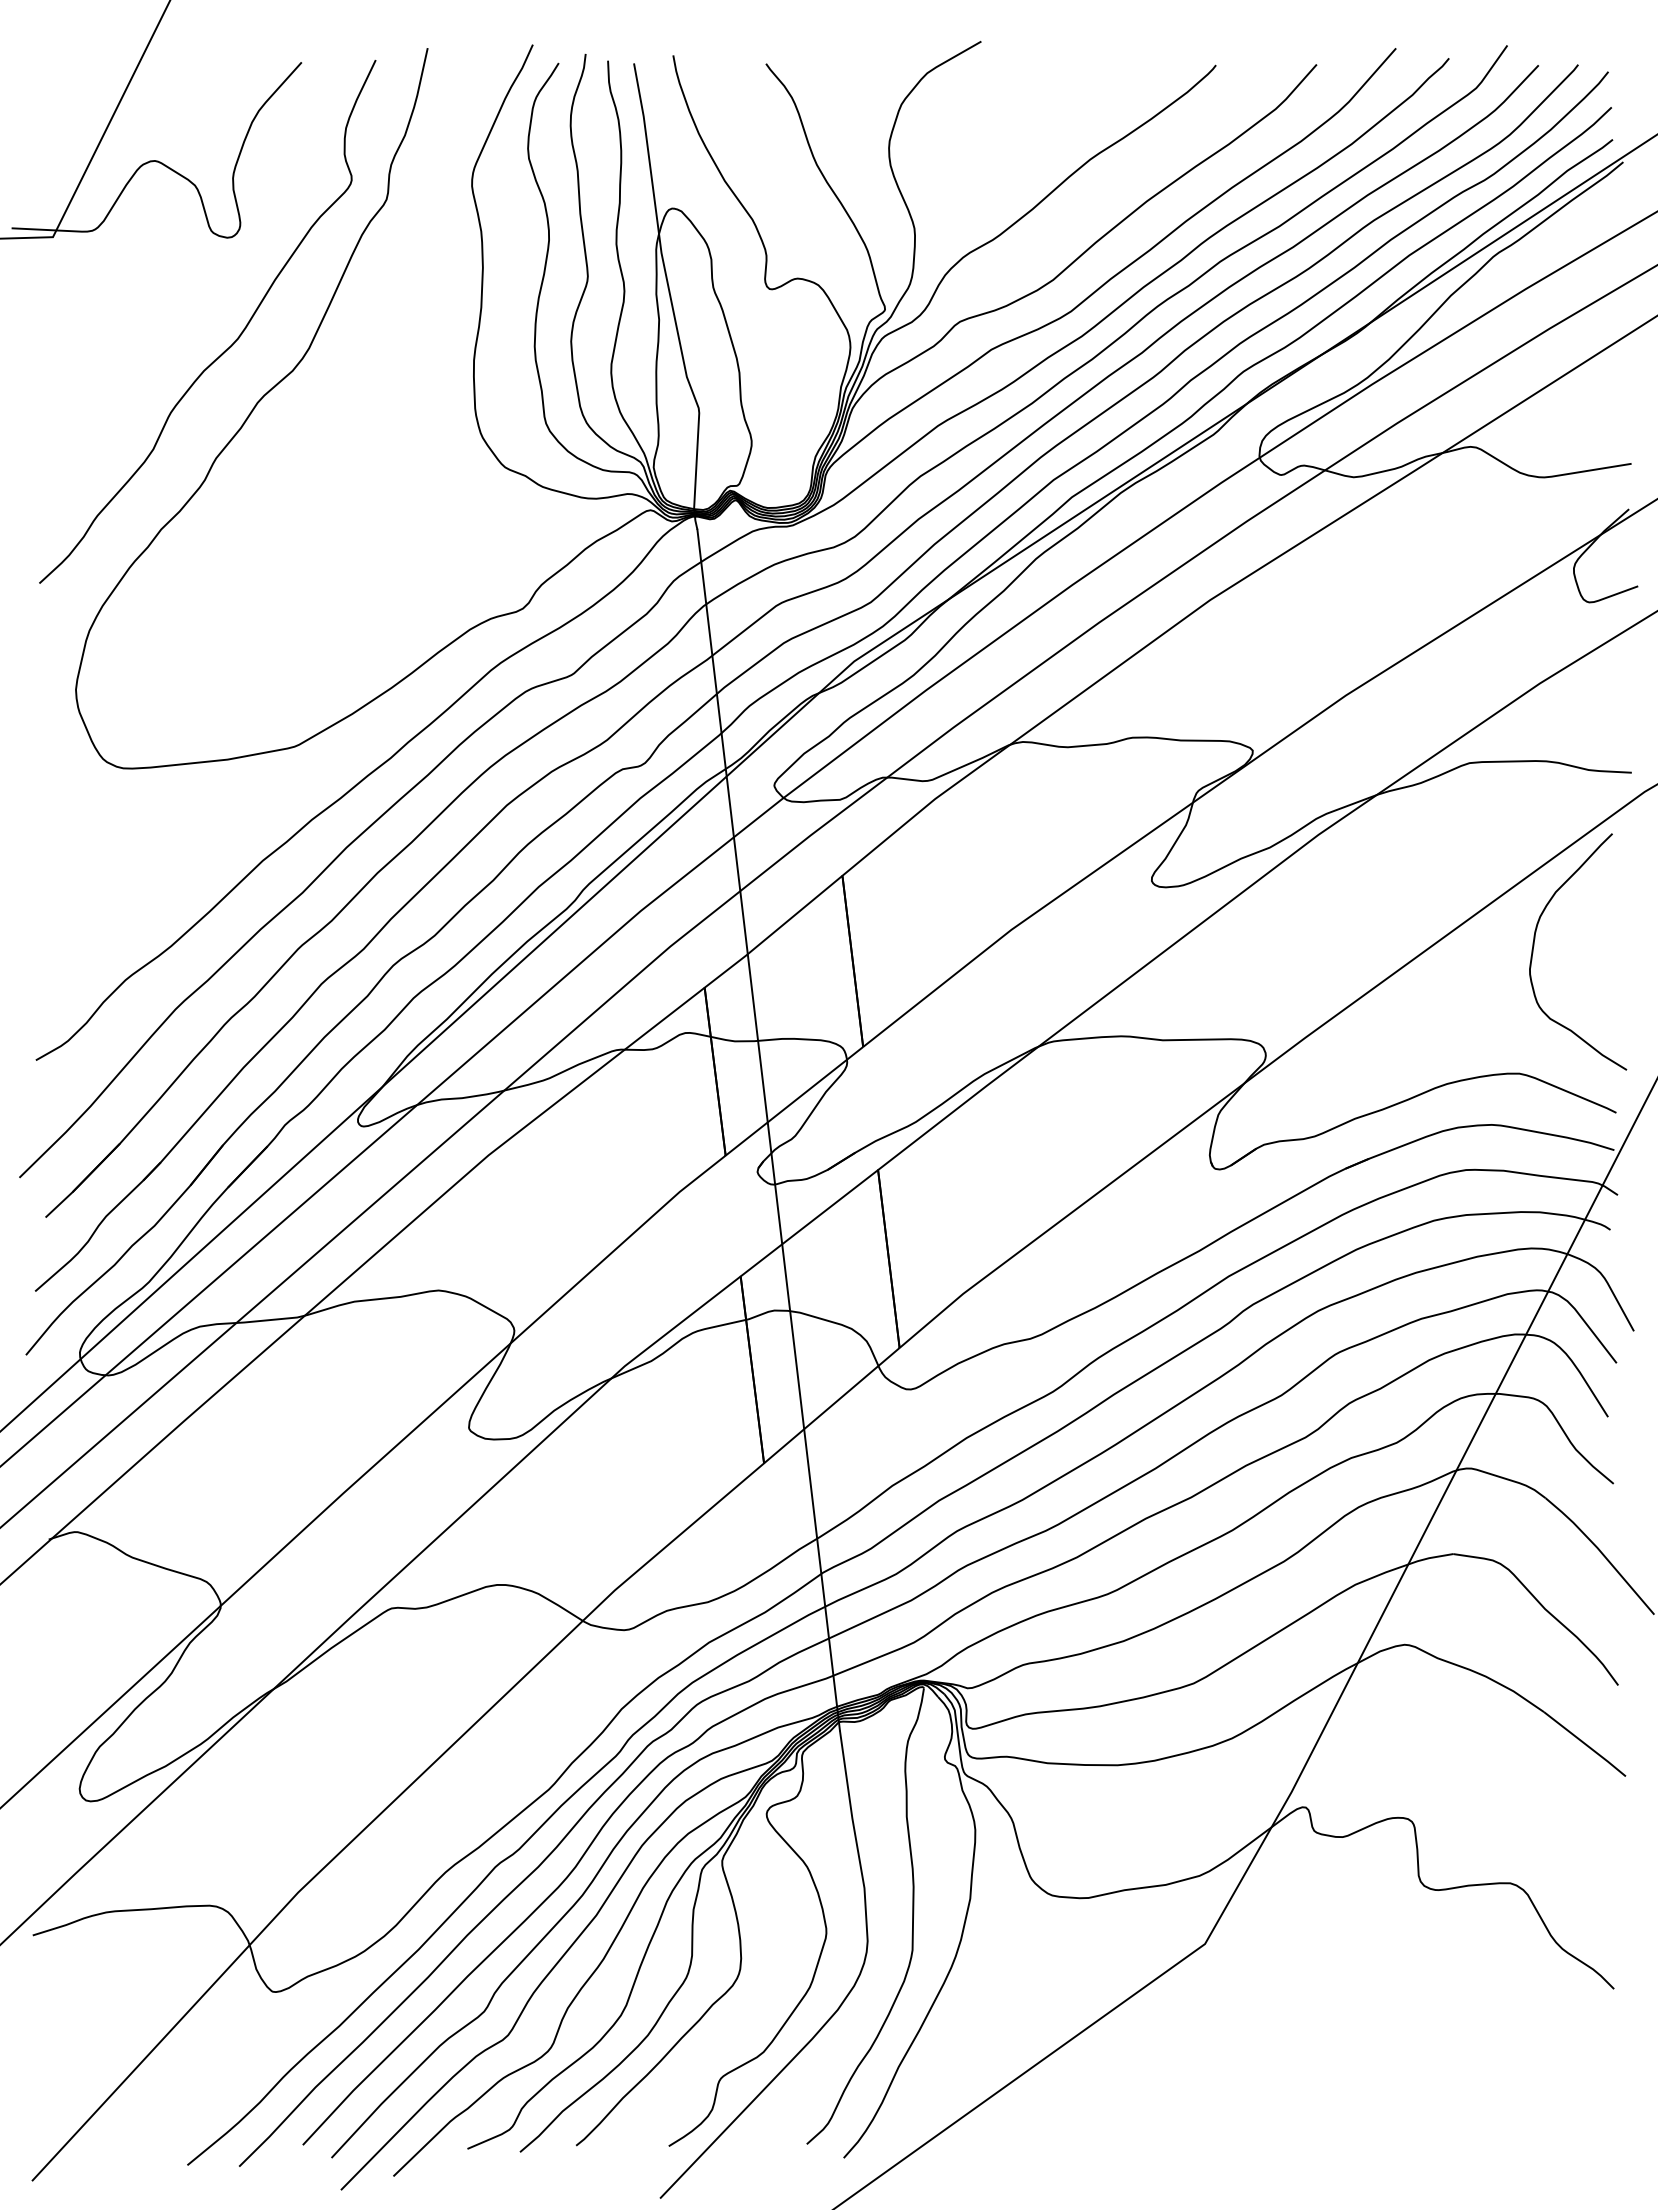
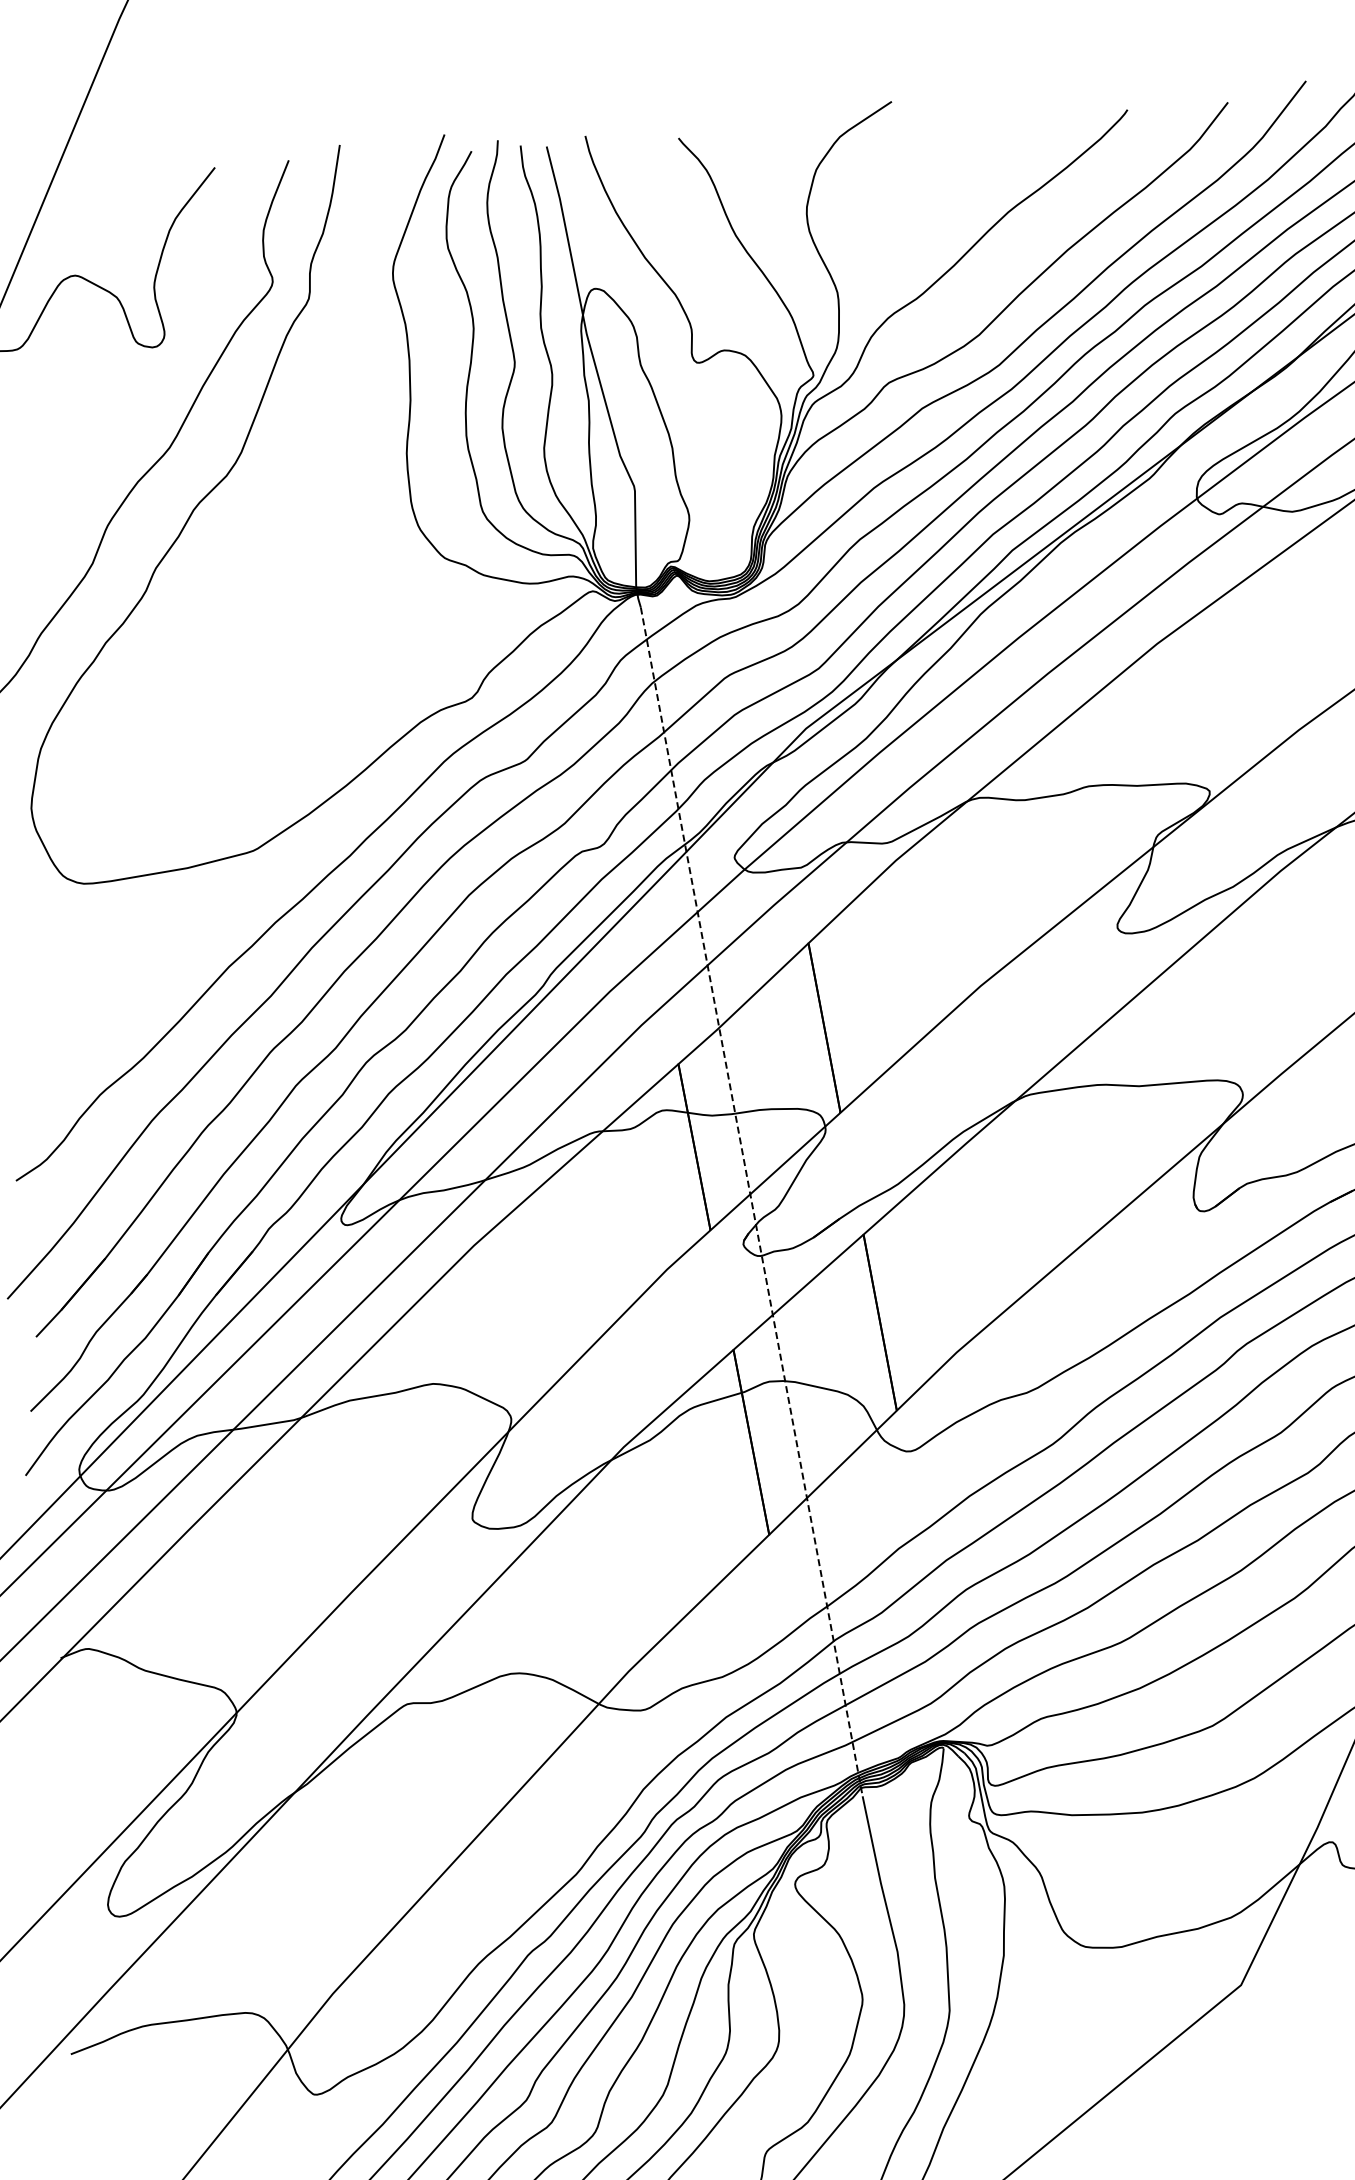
line: (768, 1130) -> (751, 1202), solid -> dashed

